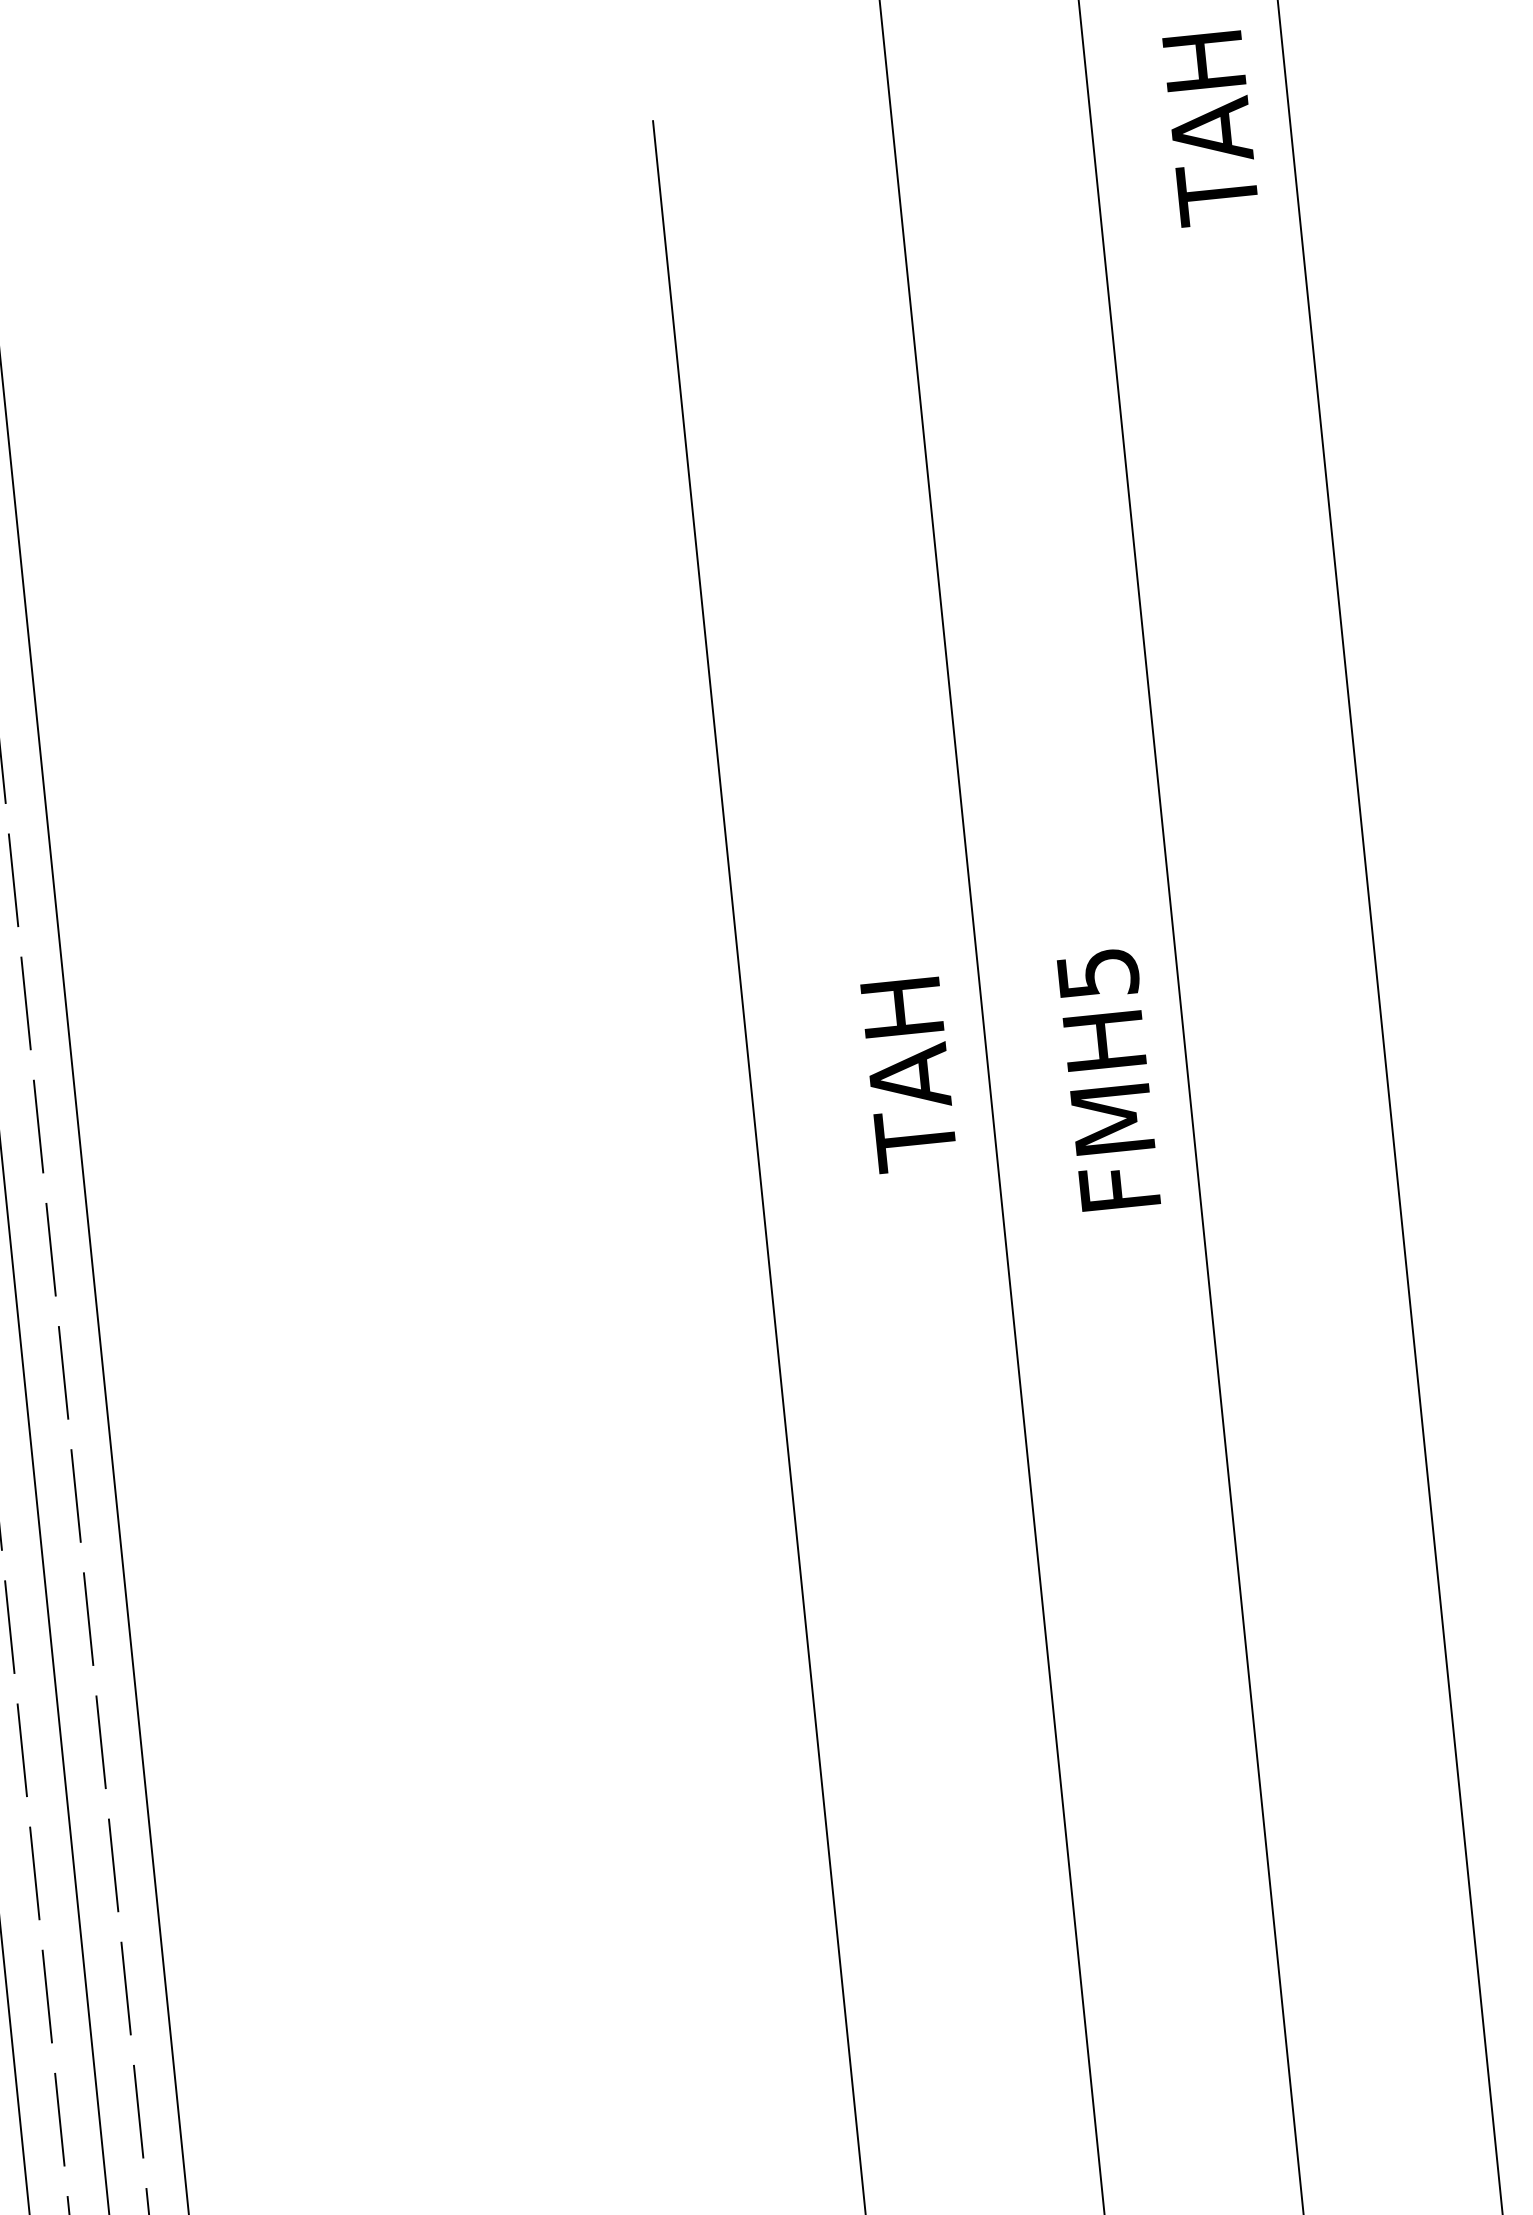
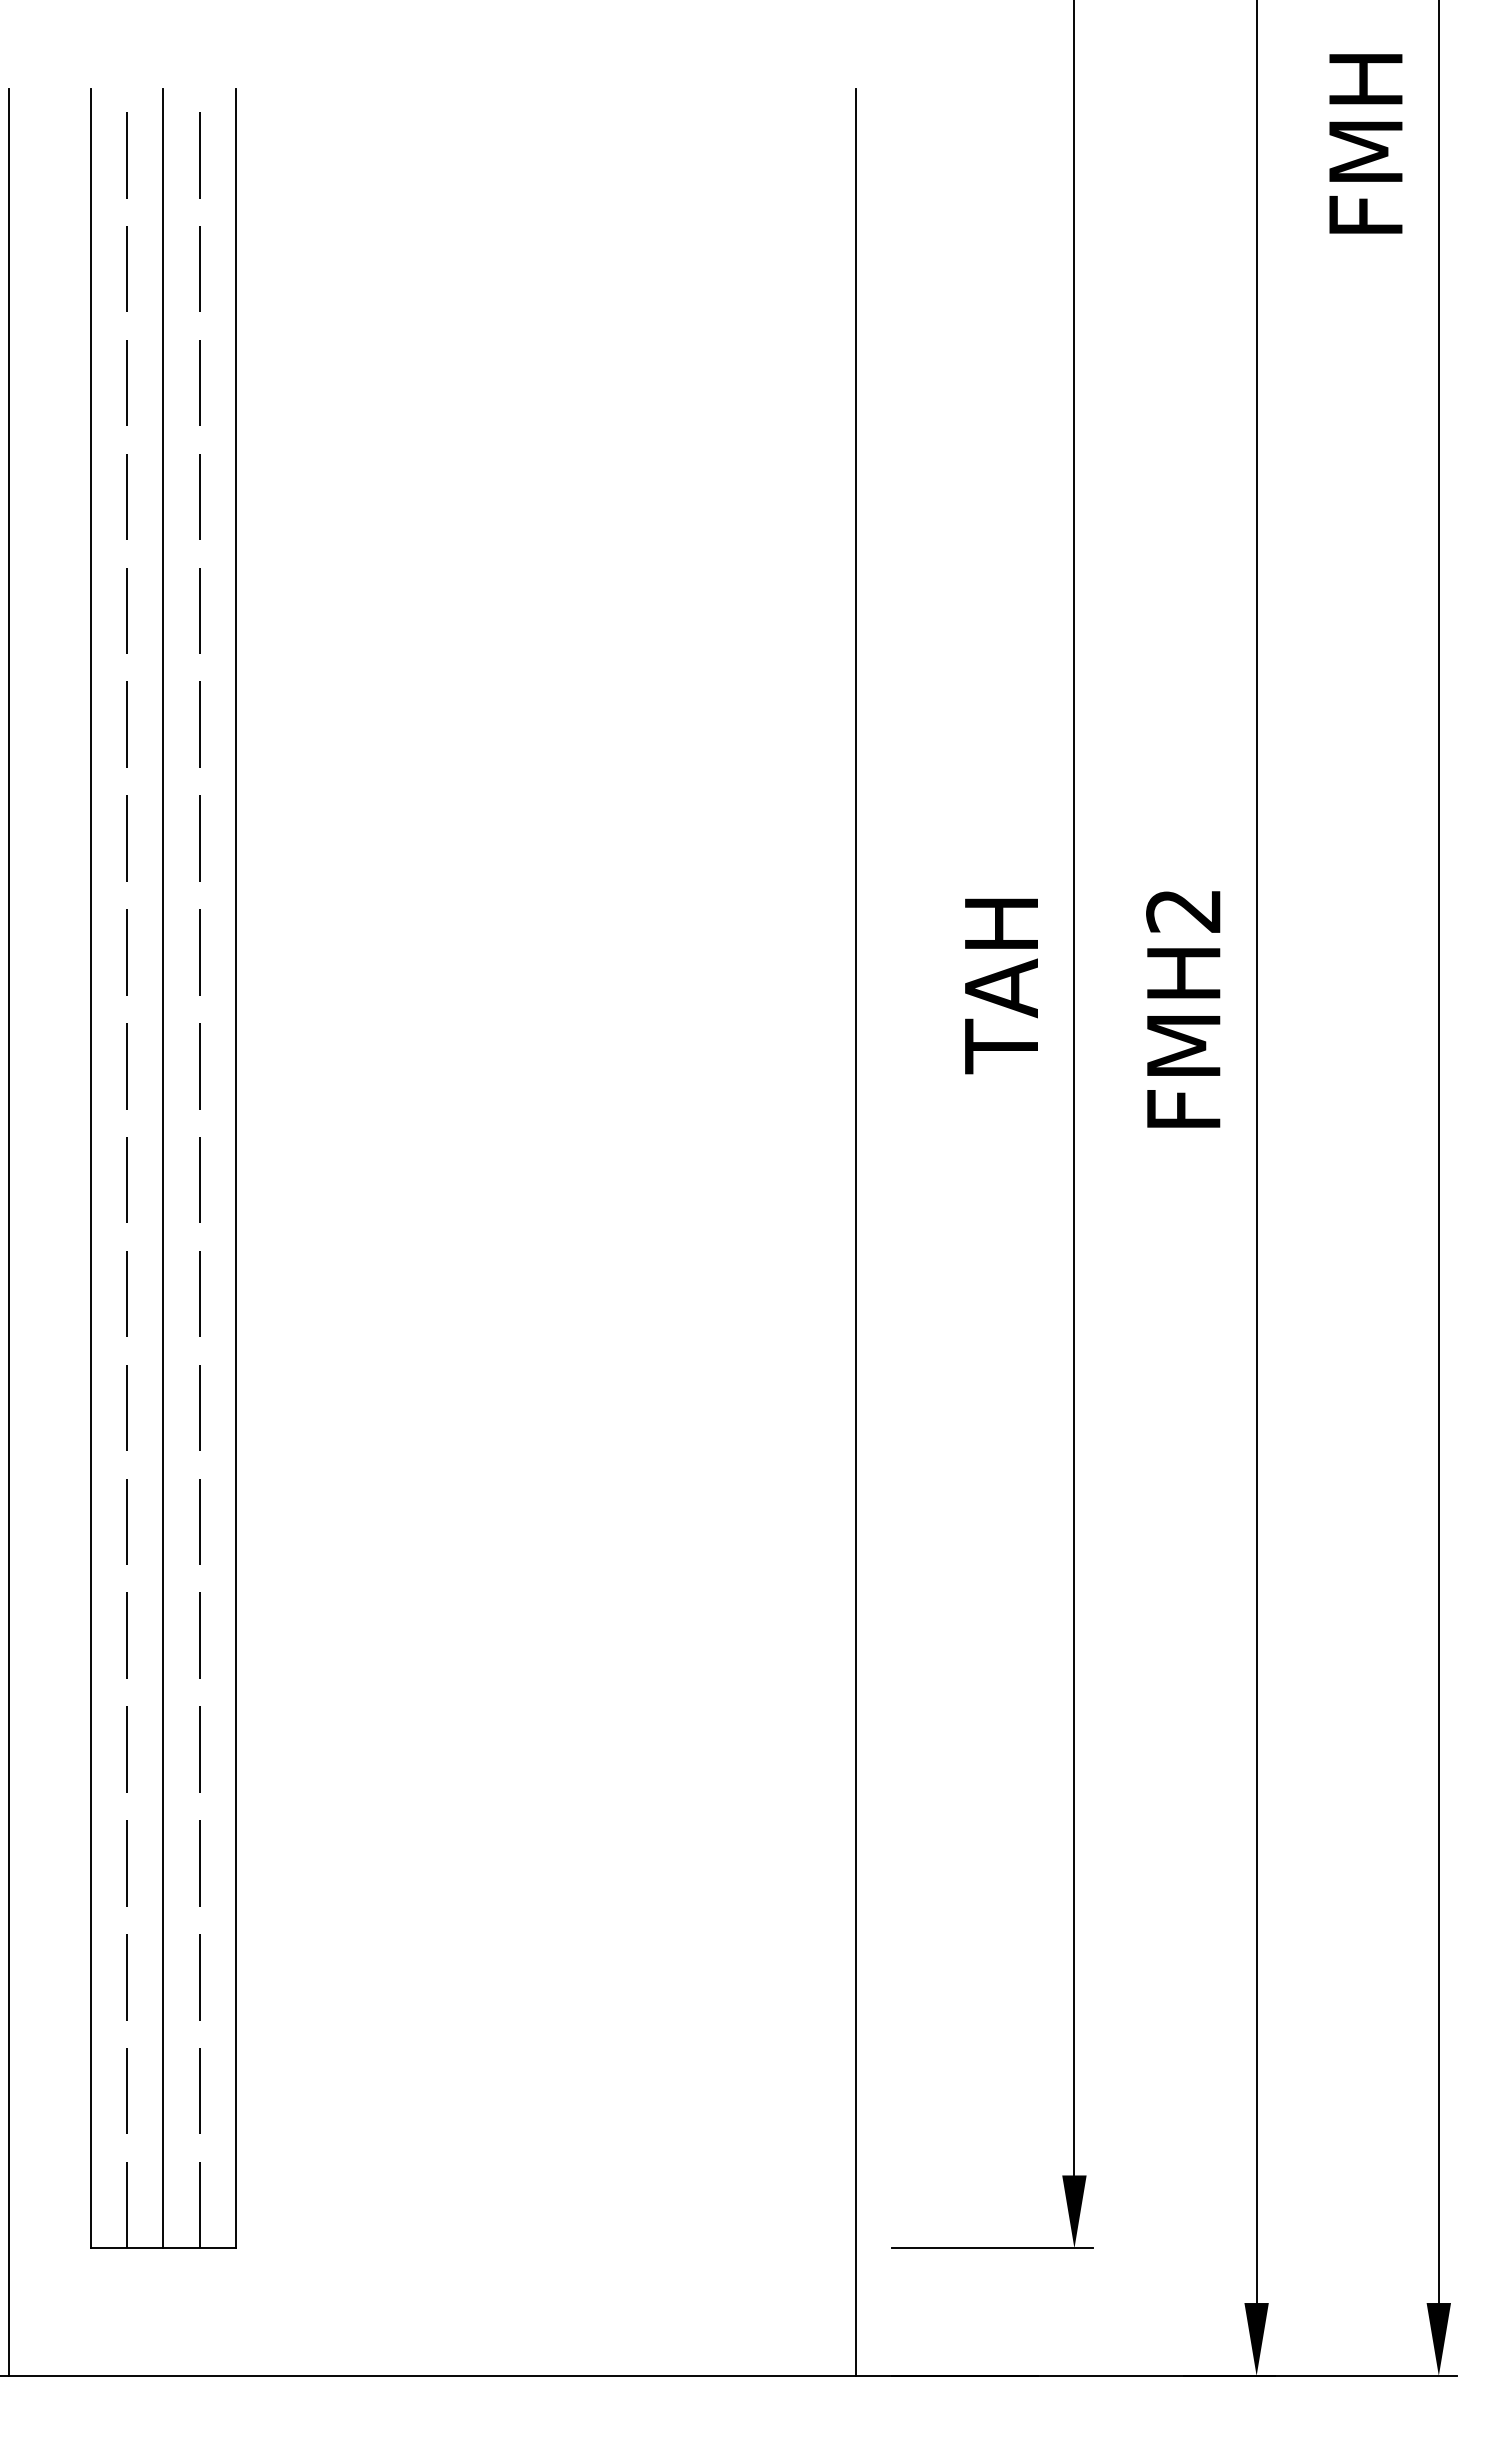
text: (1210, 125) -> (1365, 145), TAH -> FMH
text: (1097, 974) -> (1183, 911), FMH5 -> FMH2

